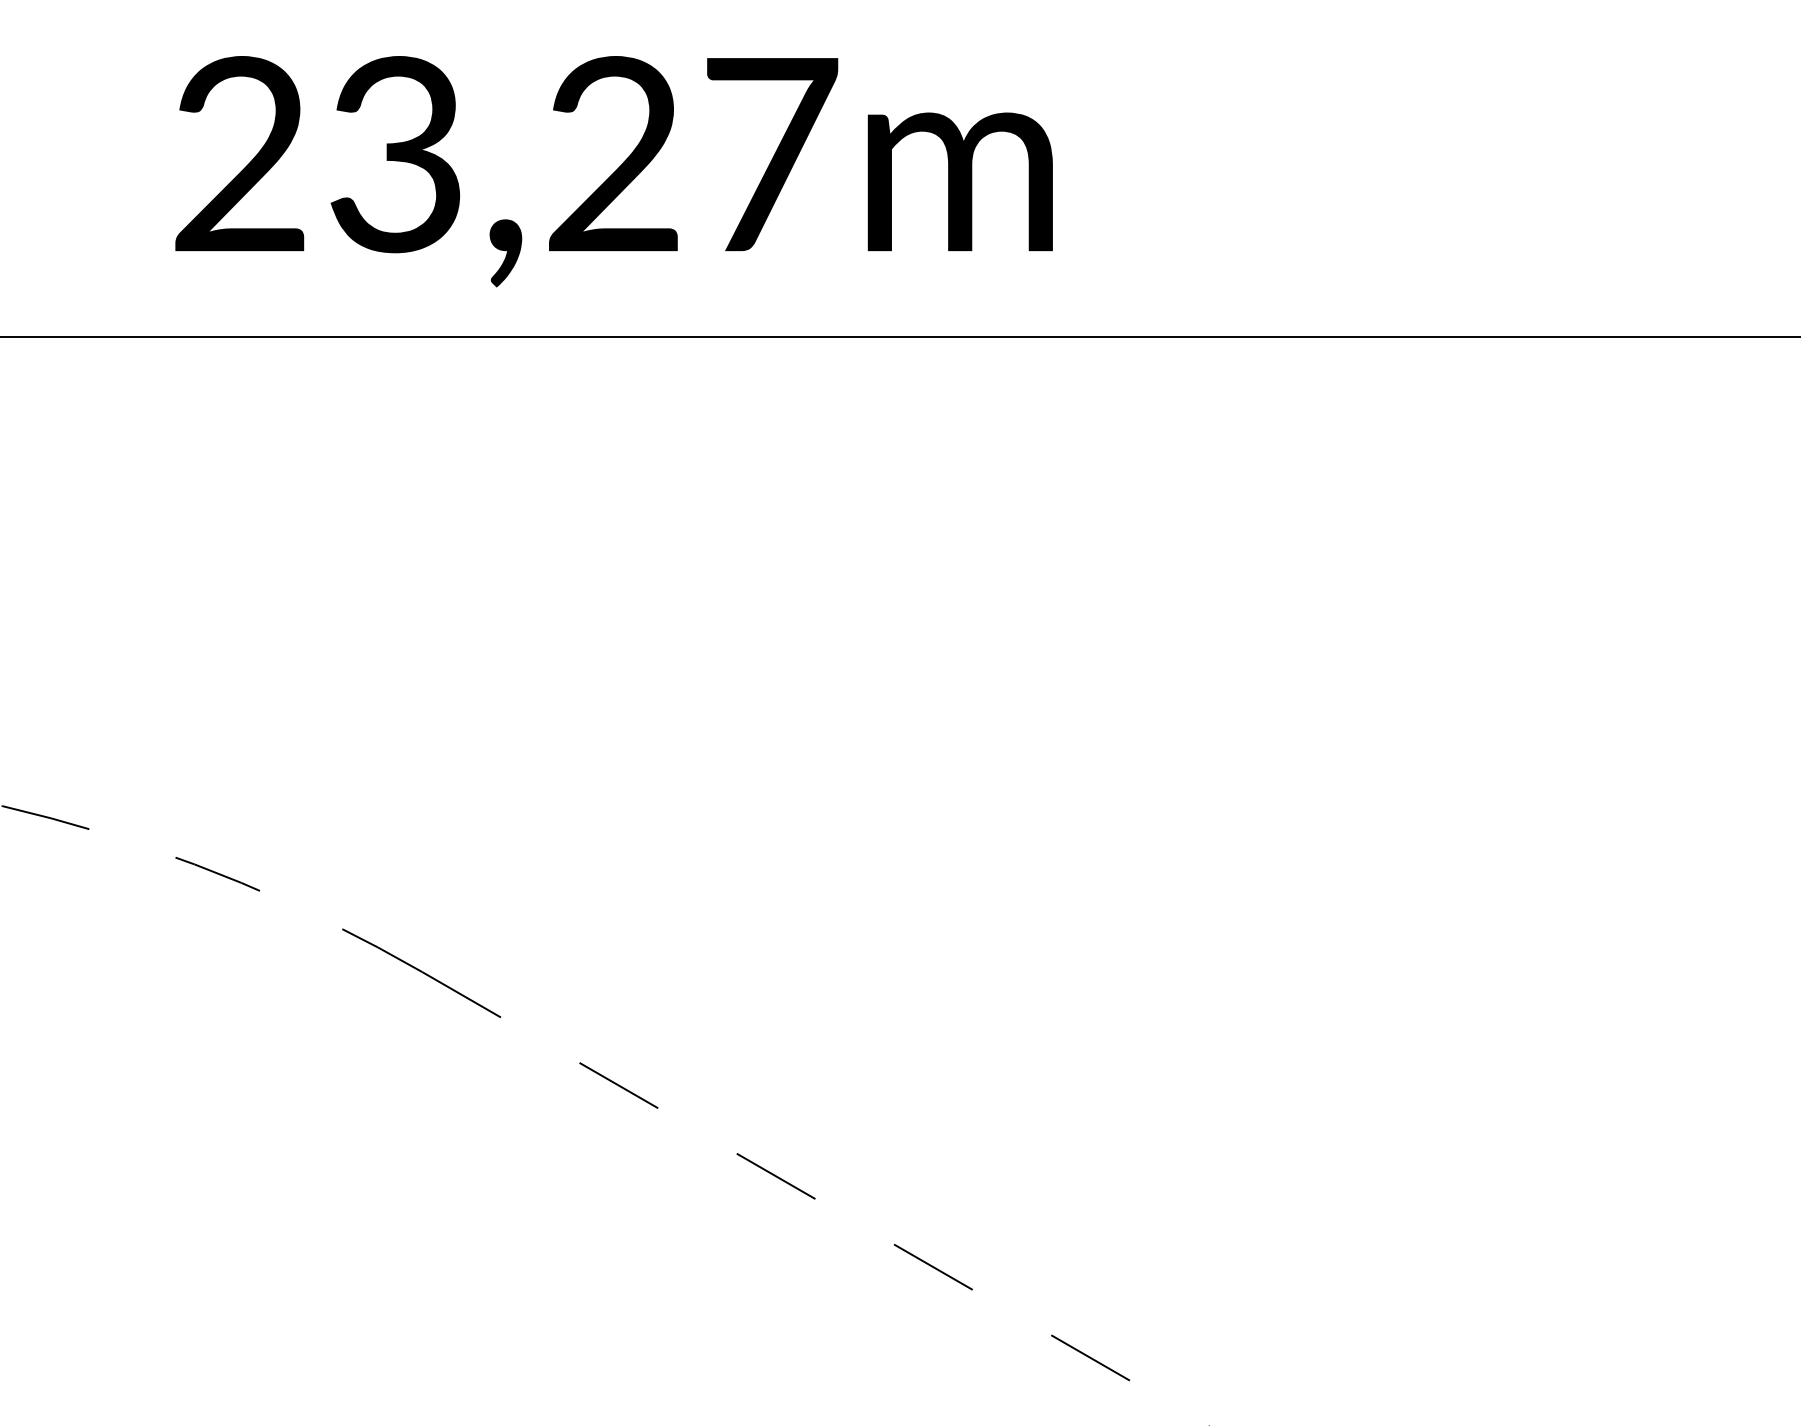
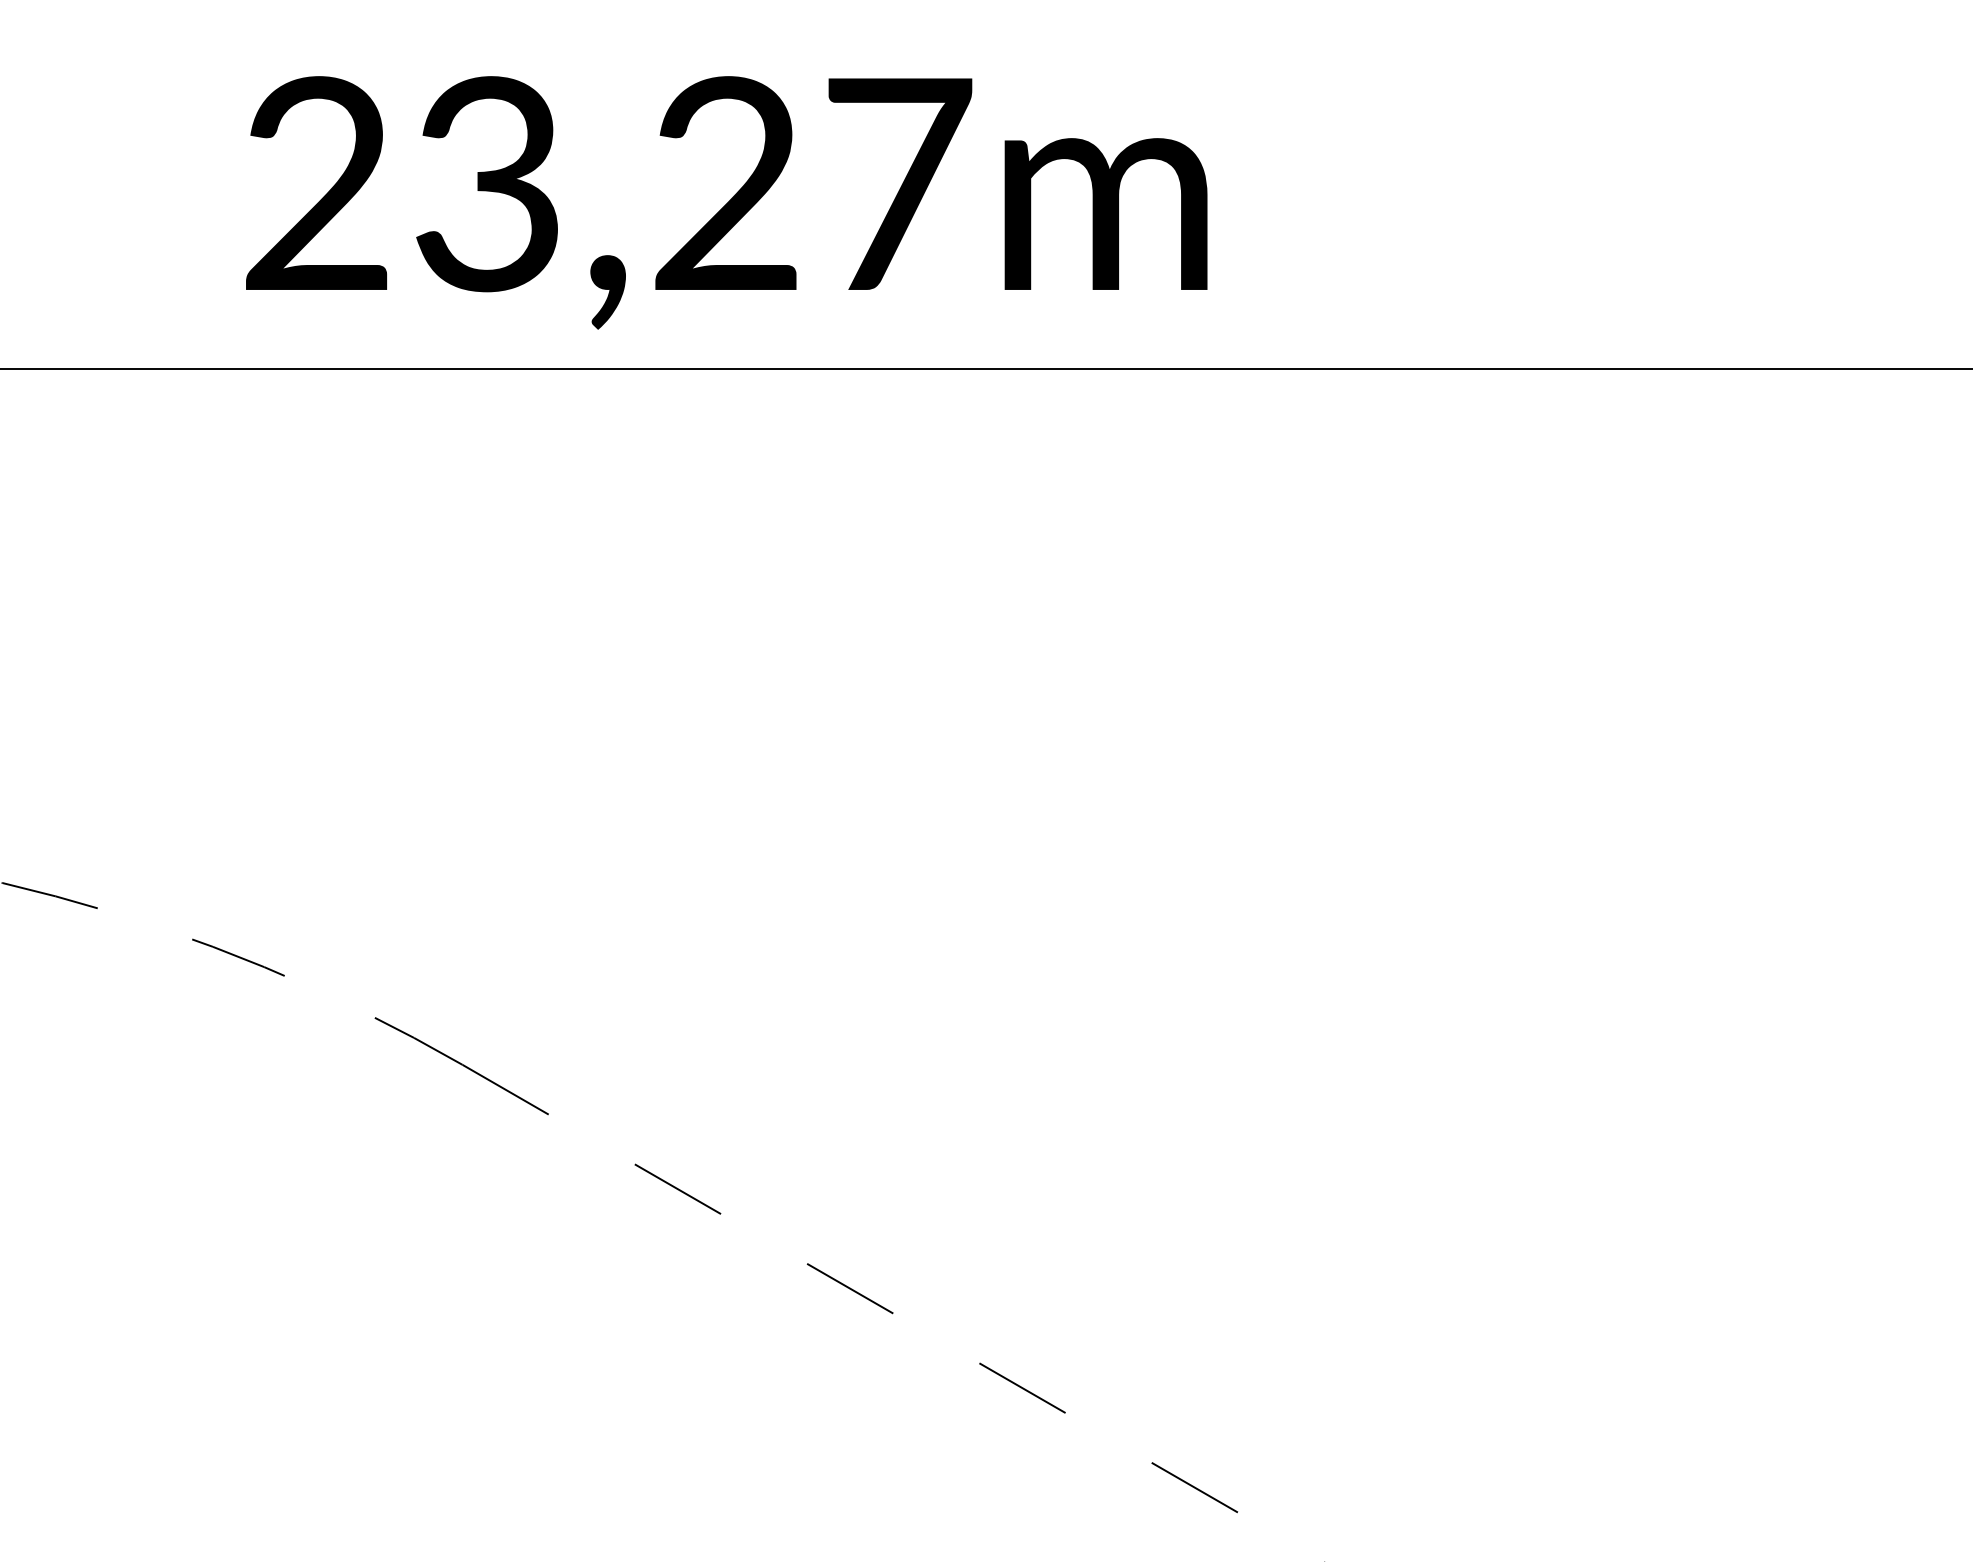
text: (613, 171) -> (726, 202), moved

